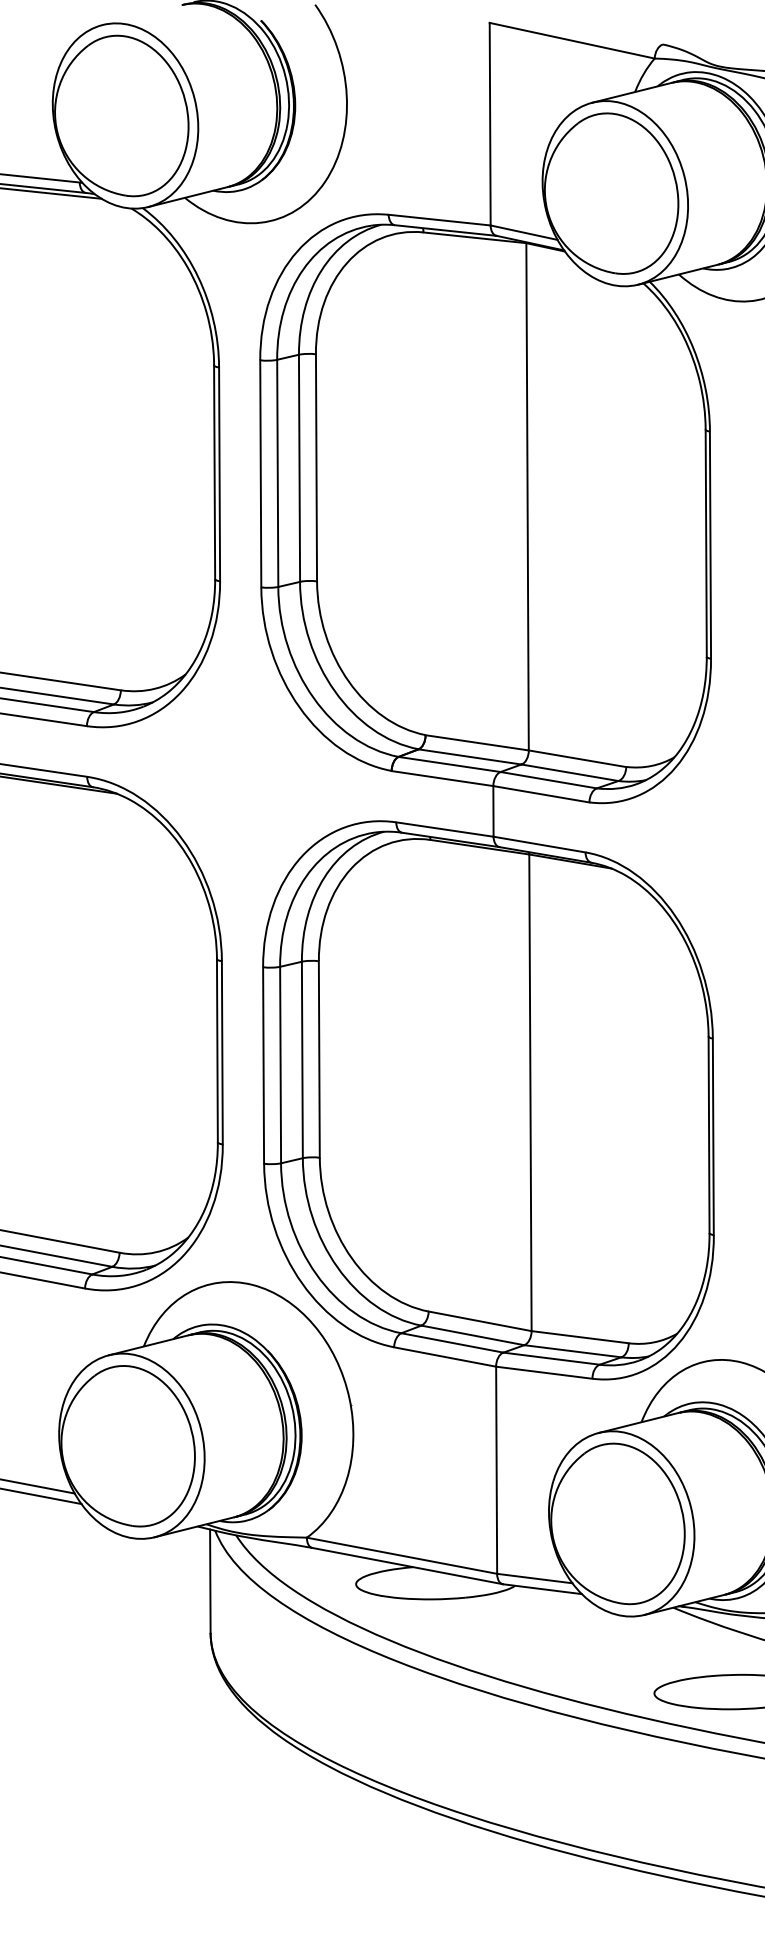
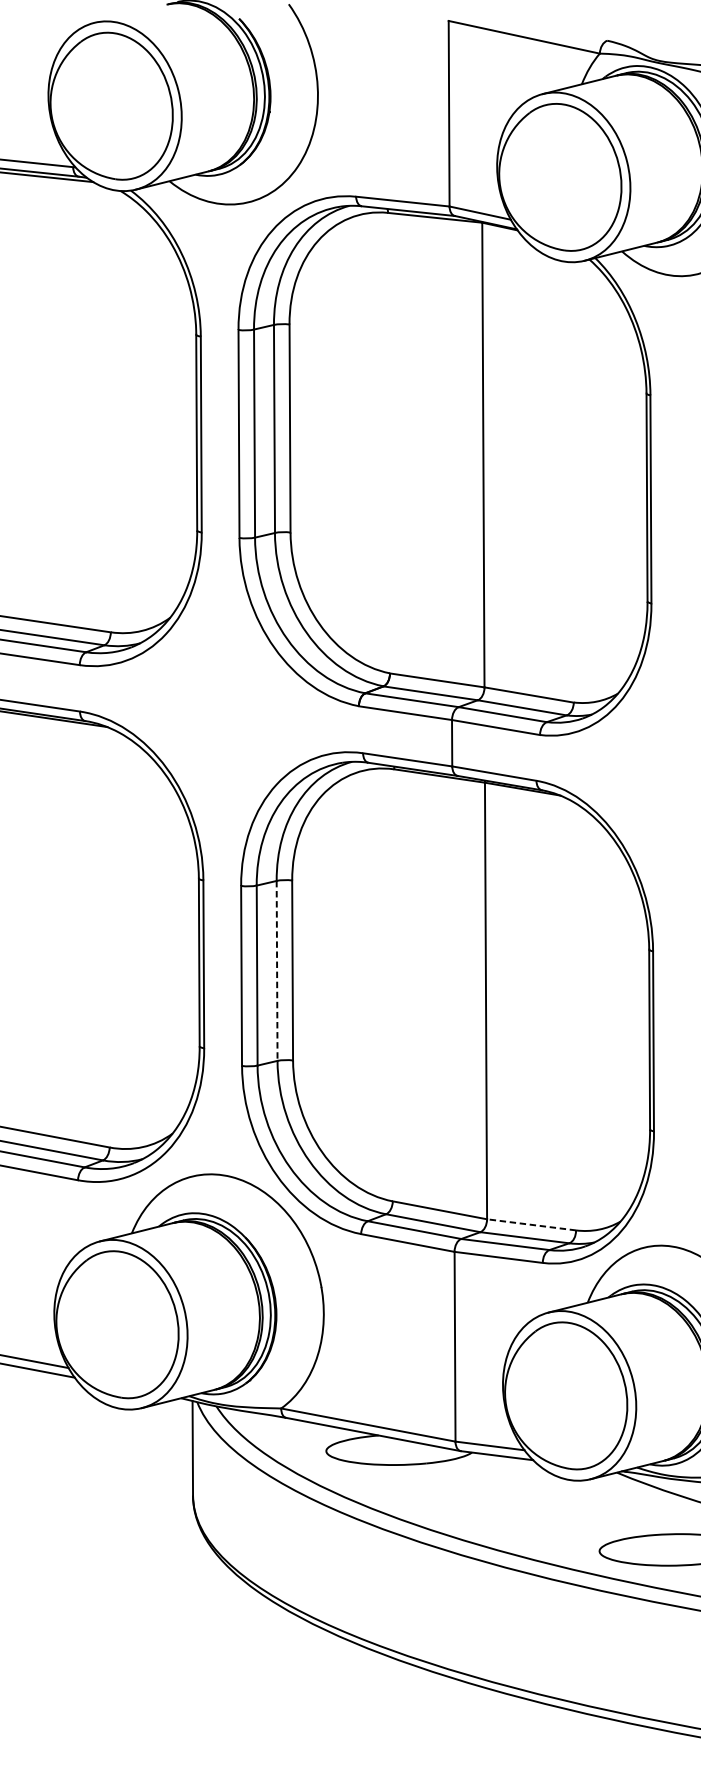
line: (302, 1060) -> (277, 971), solid -> dashed
line: (580, 1337) -> (531, 1225), solid -> dashed

